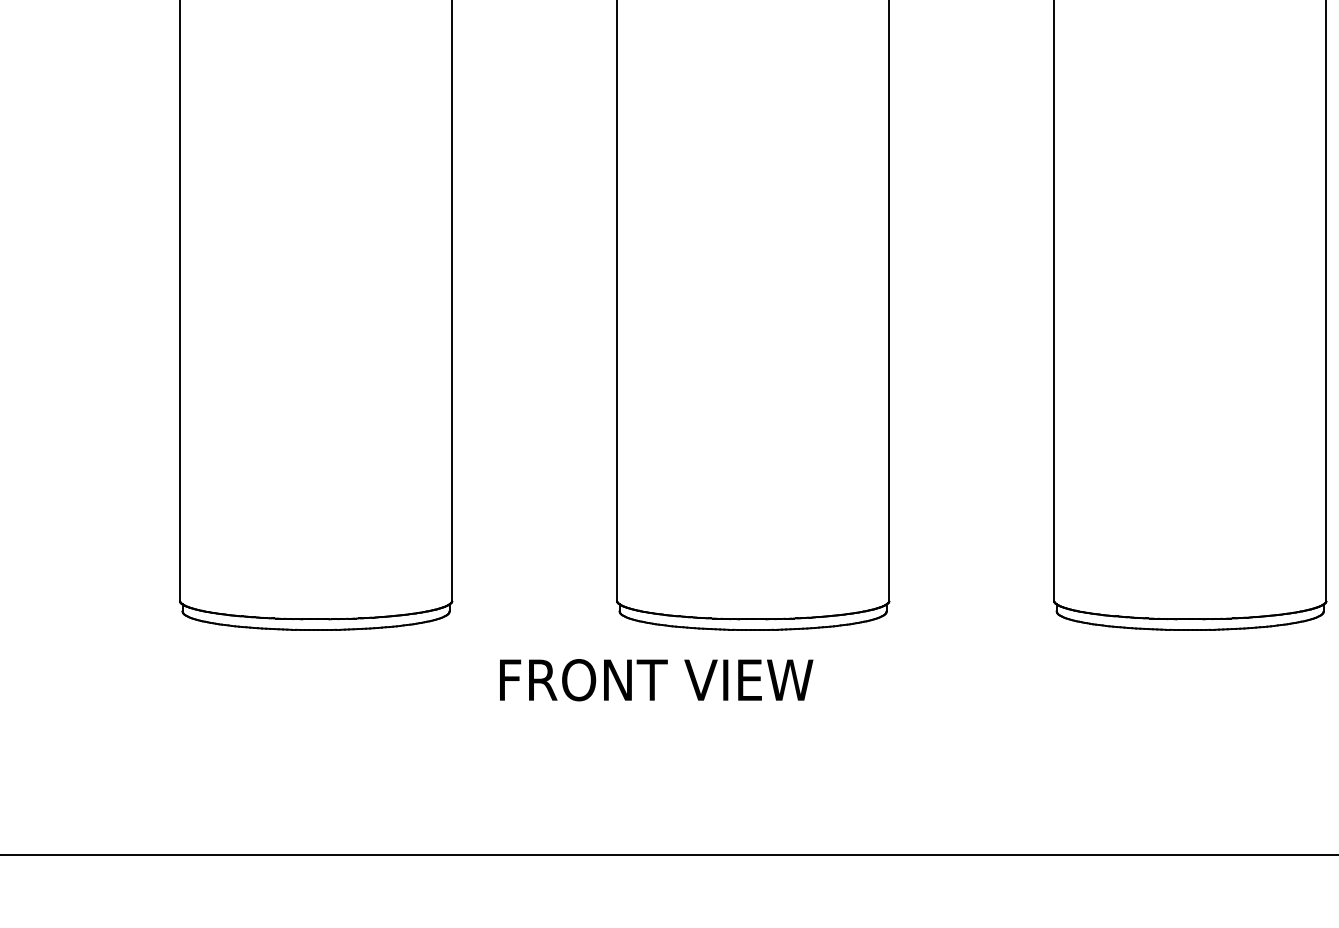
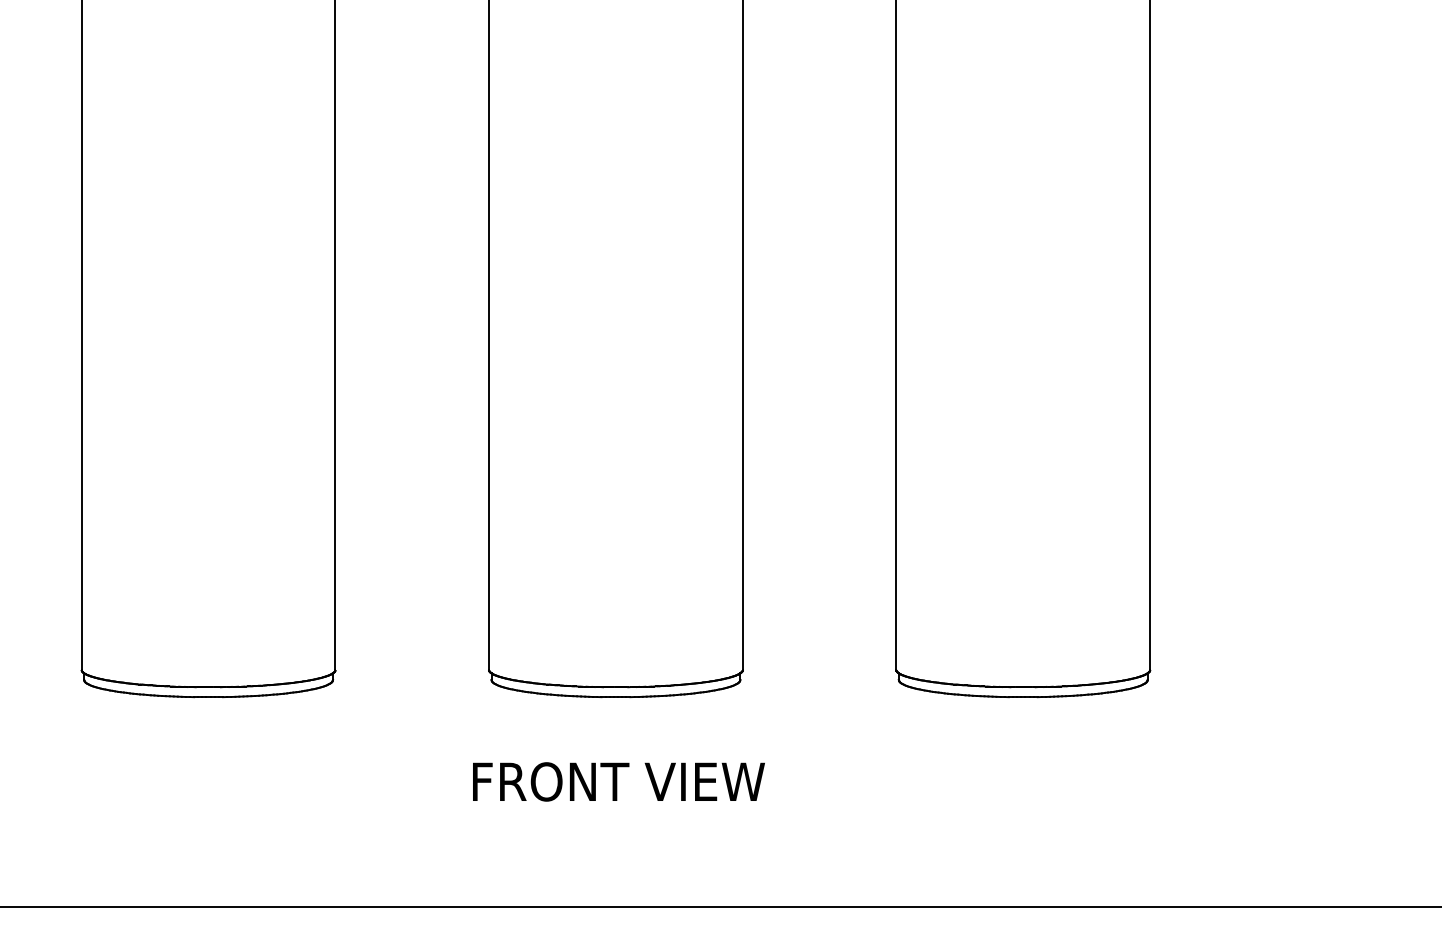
text: (656, 679) -> (618, 781), moved

